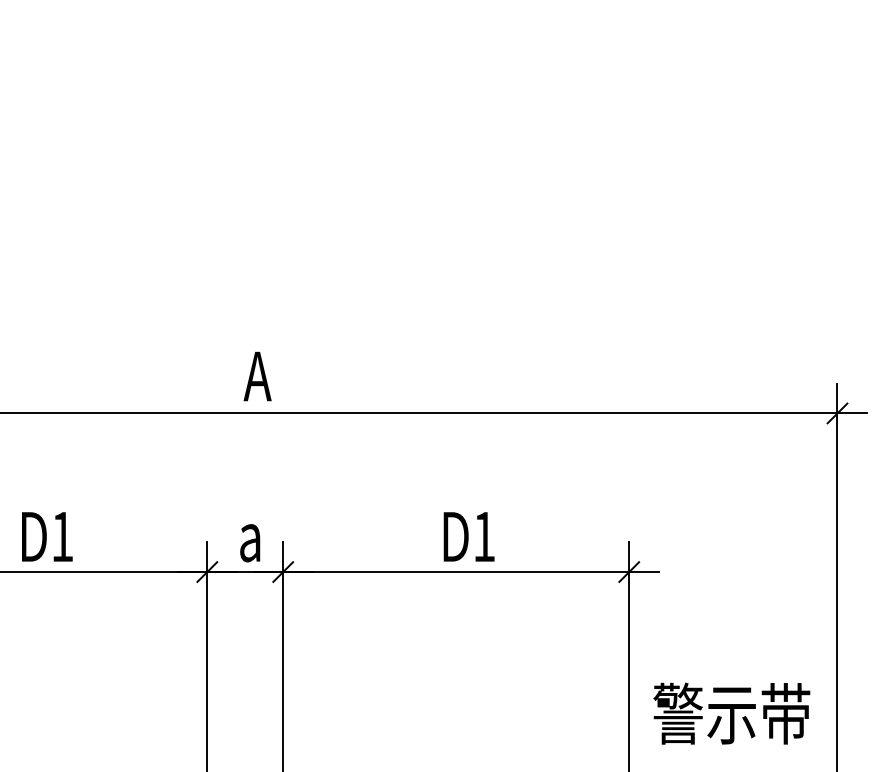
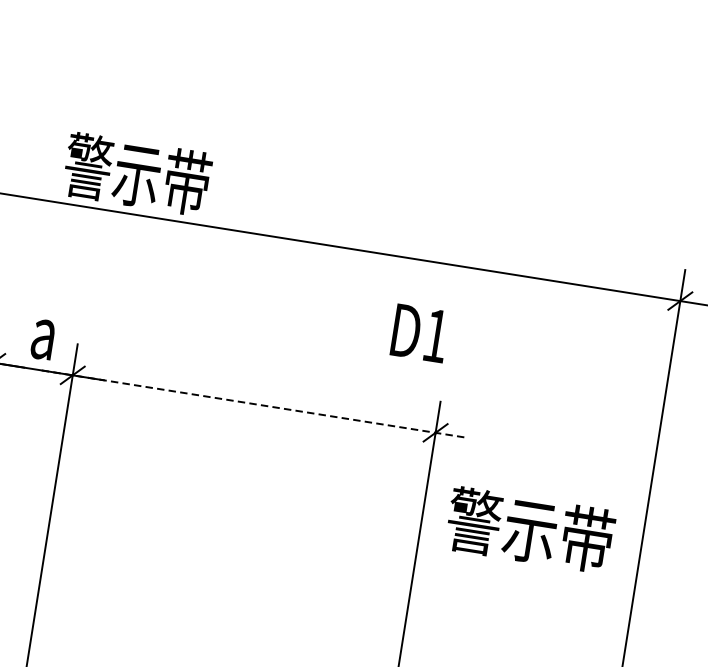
text: (312, 375) -> (136, 174), A -> 警示带
text: (468, 536) -> (419, 332), moved
line: (456, 572) -> (254, 404), solid -> dashed
text: (731, 713) -> (530, 529), moved

